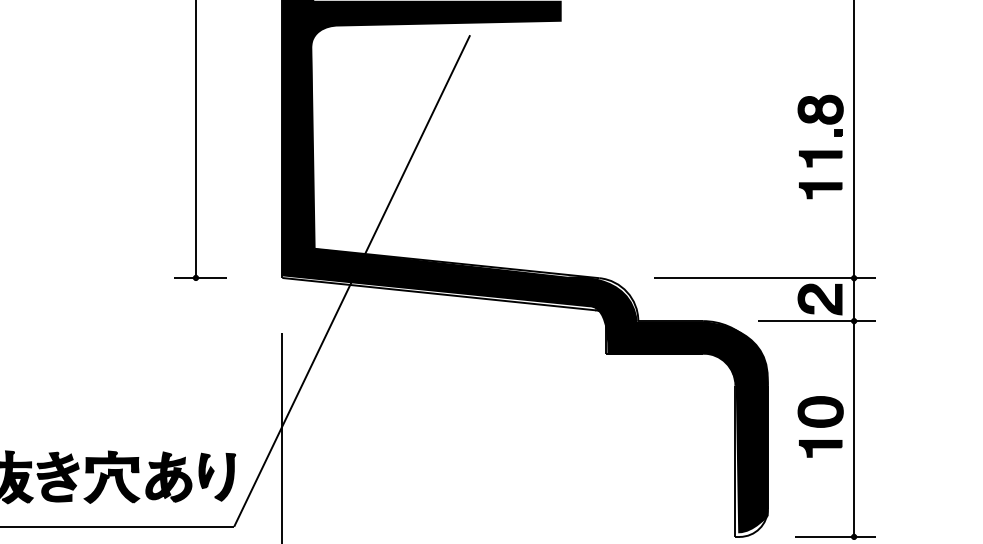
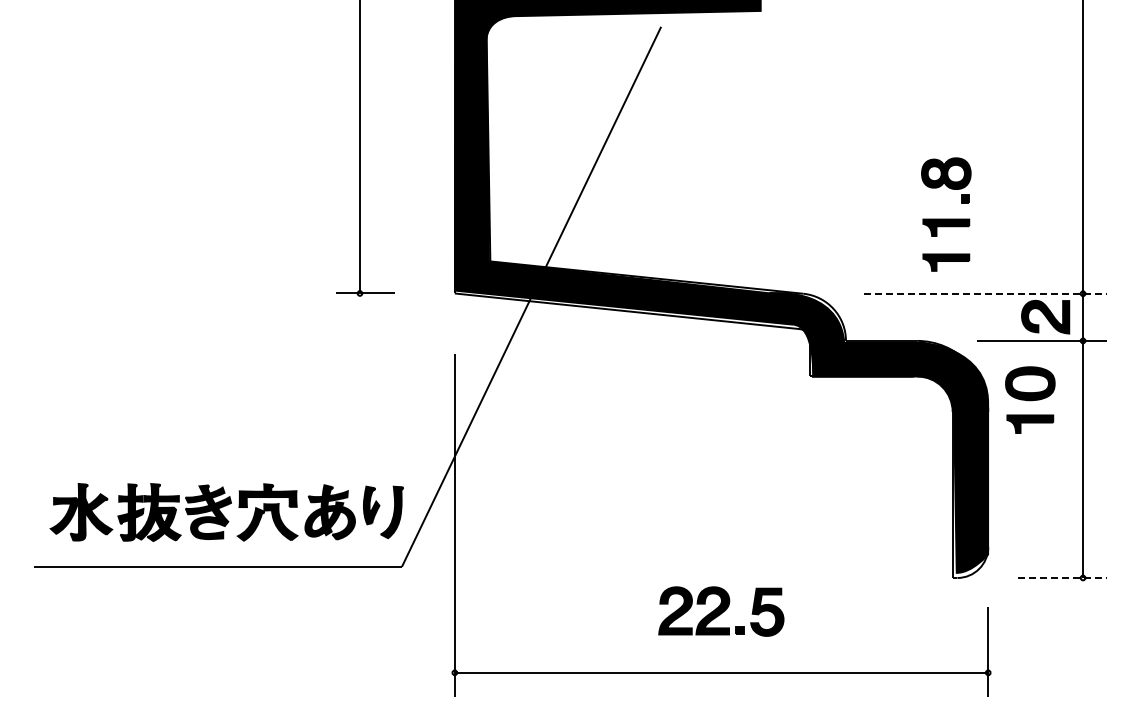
part: (820, 146) -> (946, 214), moved
line: (765, 277) -> (985, 293), solid -> dashed
part: (820, 426) -> (1030, 399), moved
line: (835, 536) -> (1062, 577), solid -> dashed

